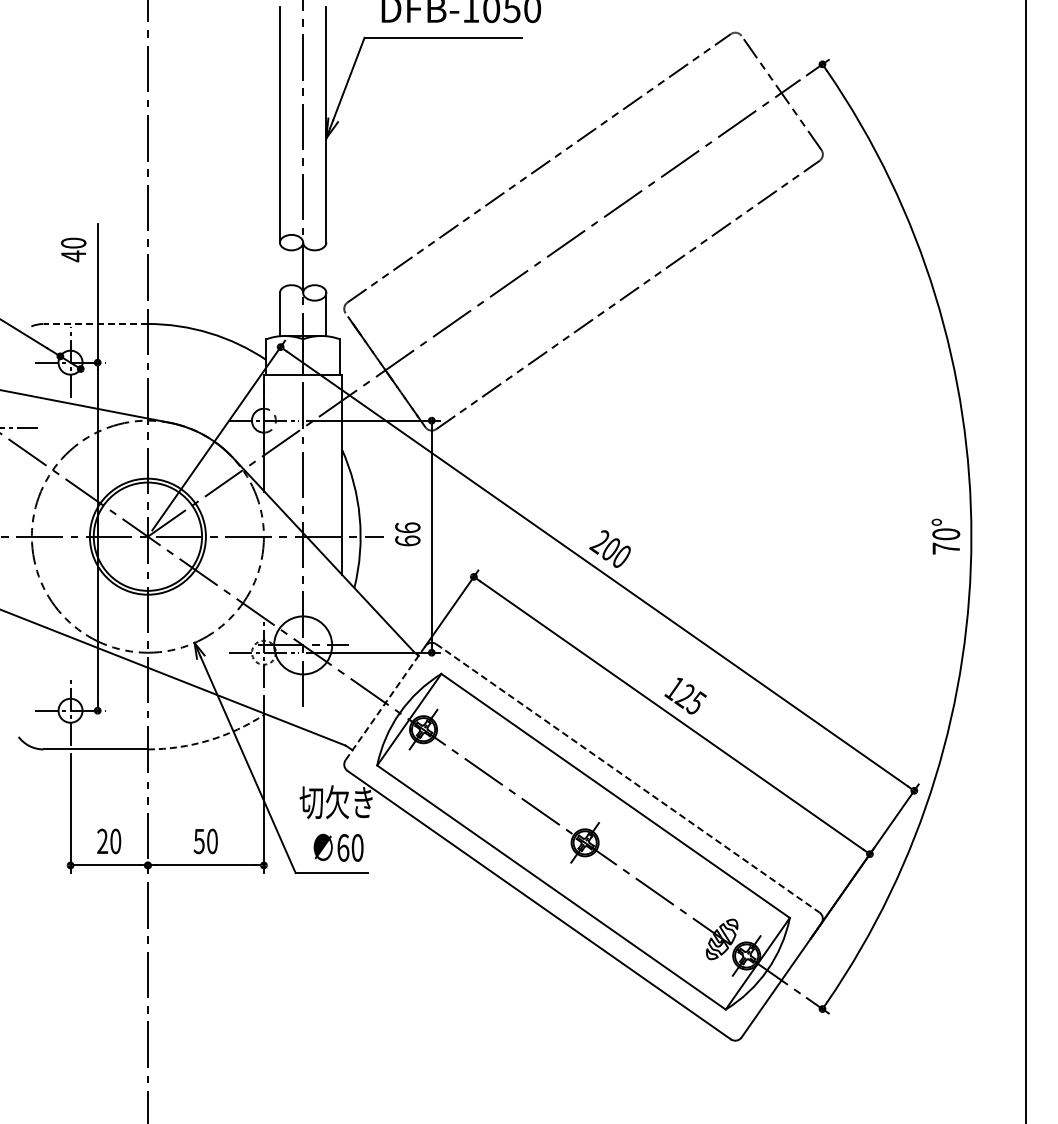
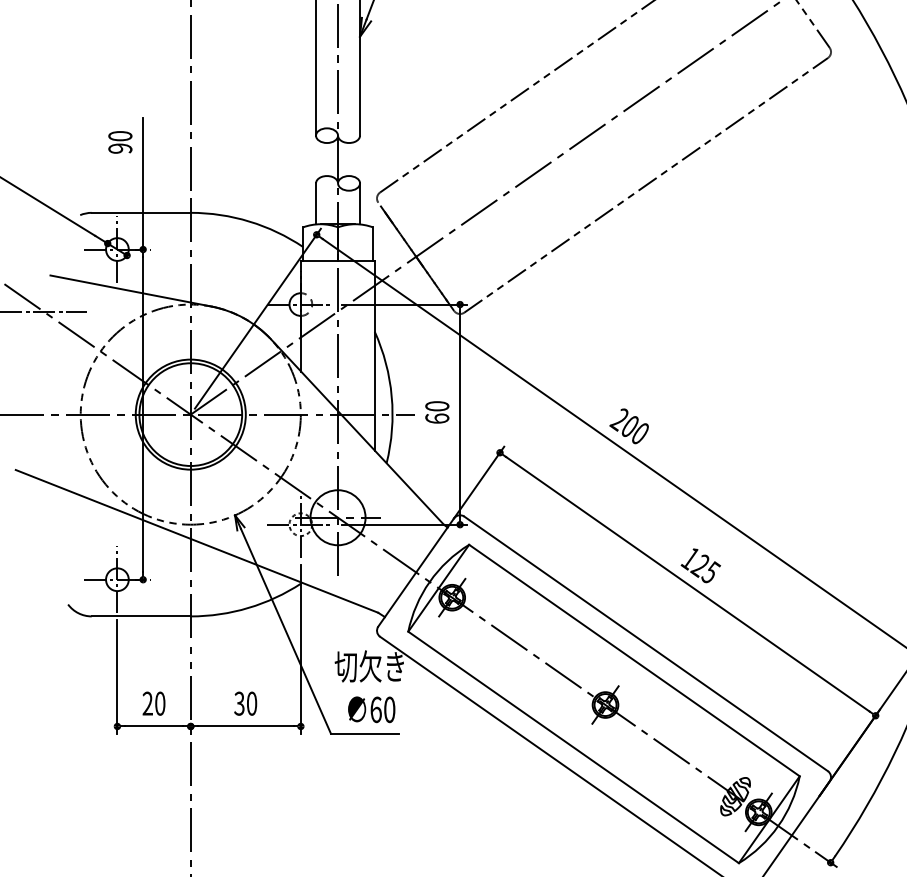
text: (73, 256) -> (120, 148), 40 -> 90
line: (95, 323) -> (141, 212), dashed -> solid
text: (407, 527) -> (437, 405), 66 -> 60
line: (385, 703) -> (416, 572), dashed -> solid
arc: (208, 740) -> (248, 607), dashed -> solid
line: (627, 778) -> (645, 643), dashed -> solid
text: (199, 840) -> (239, 702), 50 -> 30

